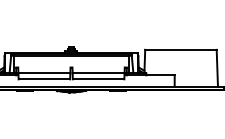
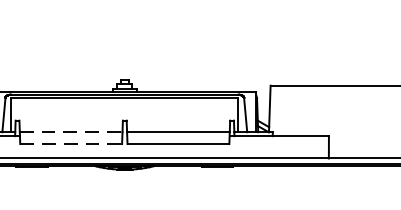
line: (44, 73) -> (71, 132), solid -> dashed
line: (44, 79) -> (71, 144), solid -> dashed

